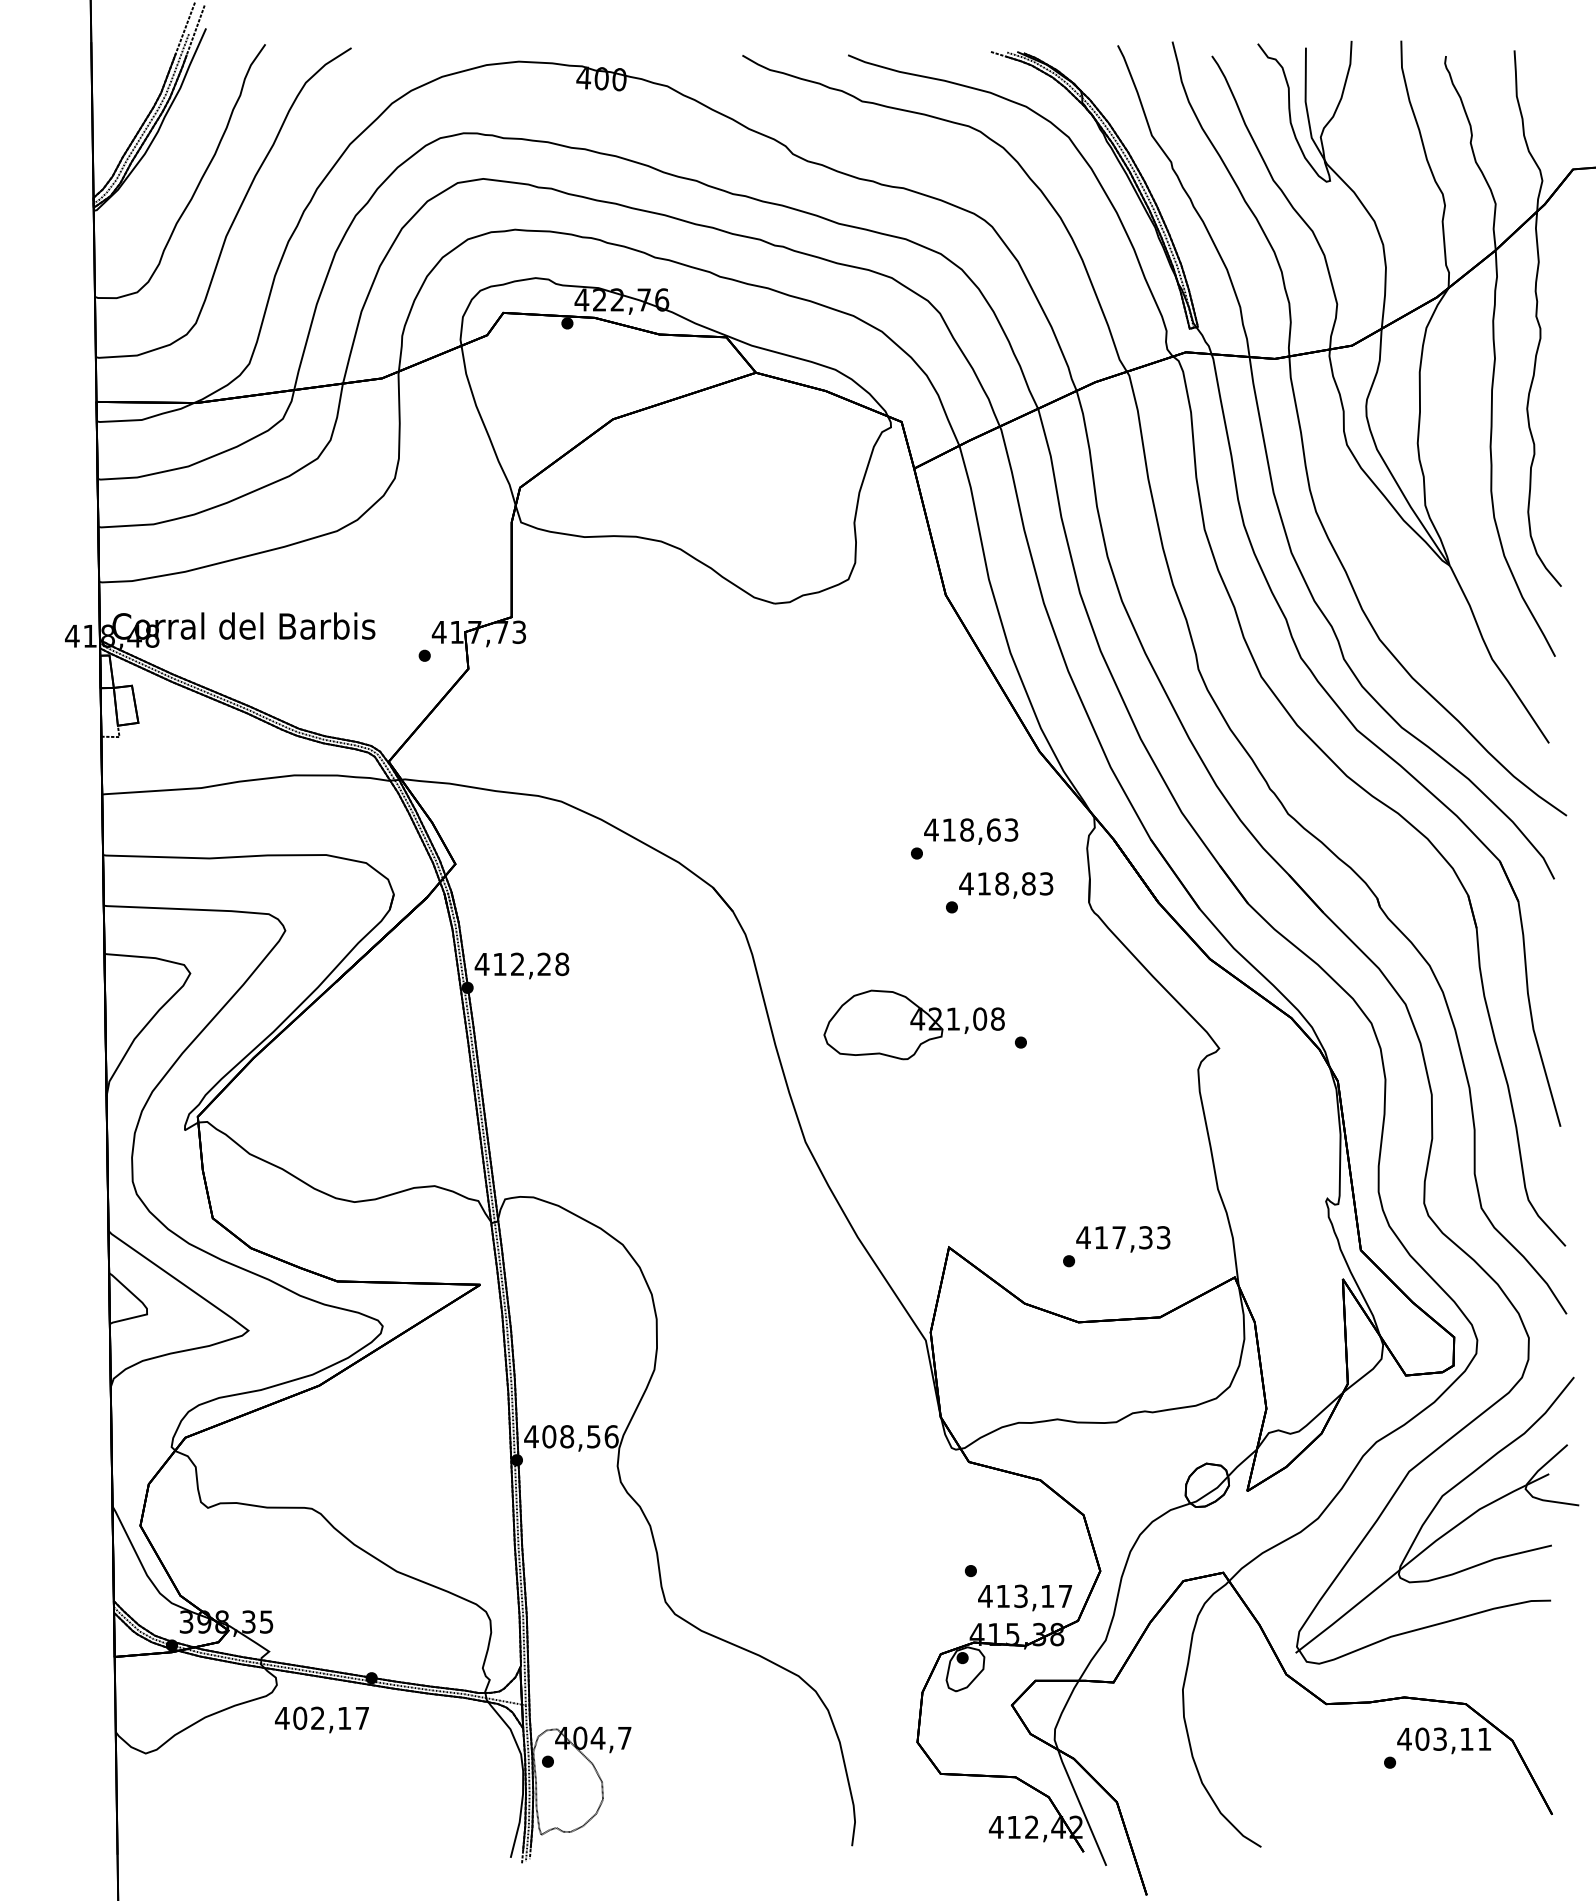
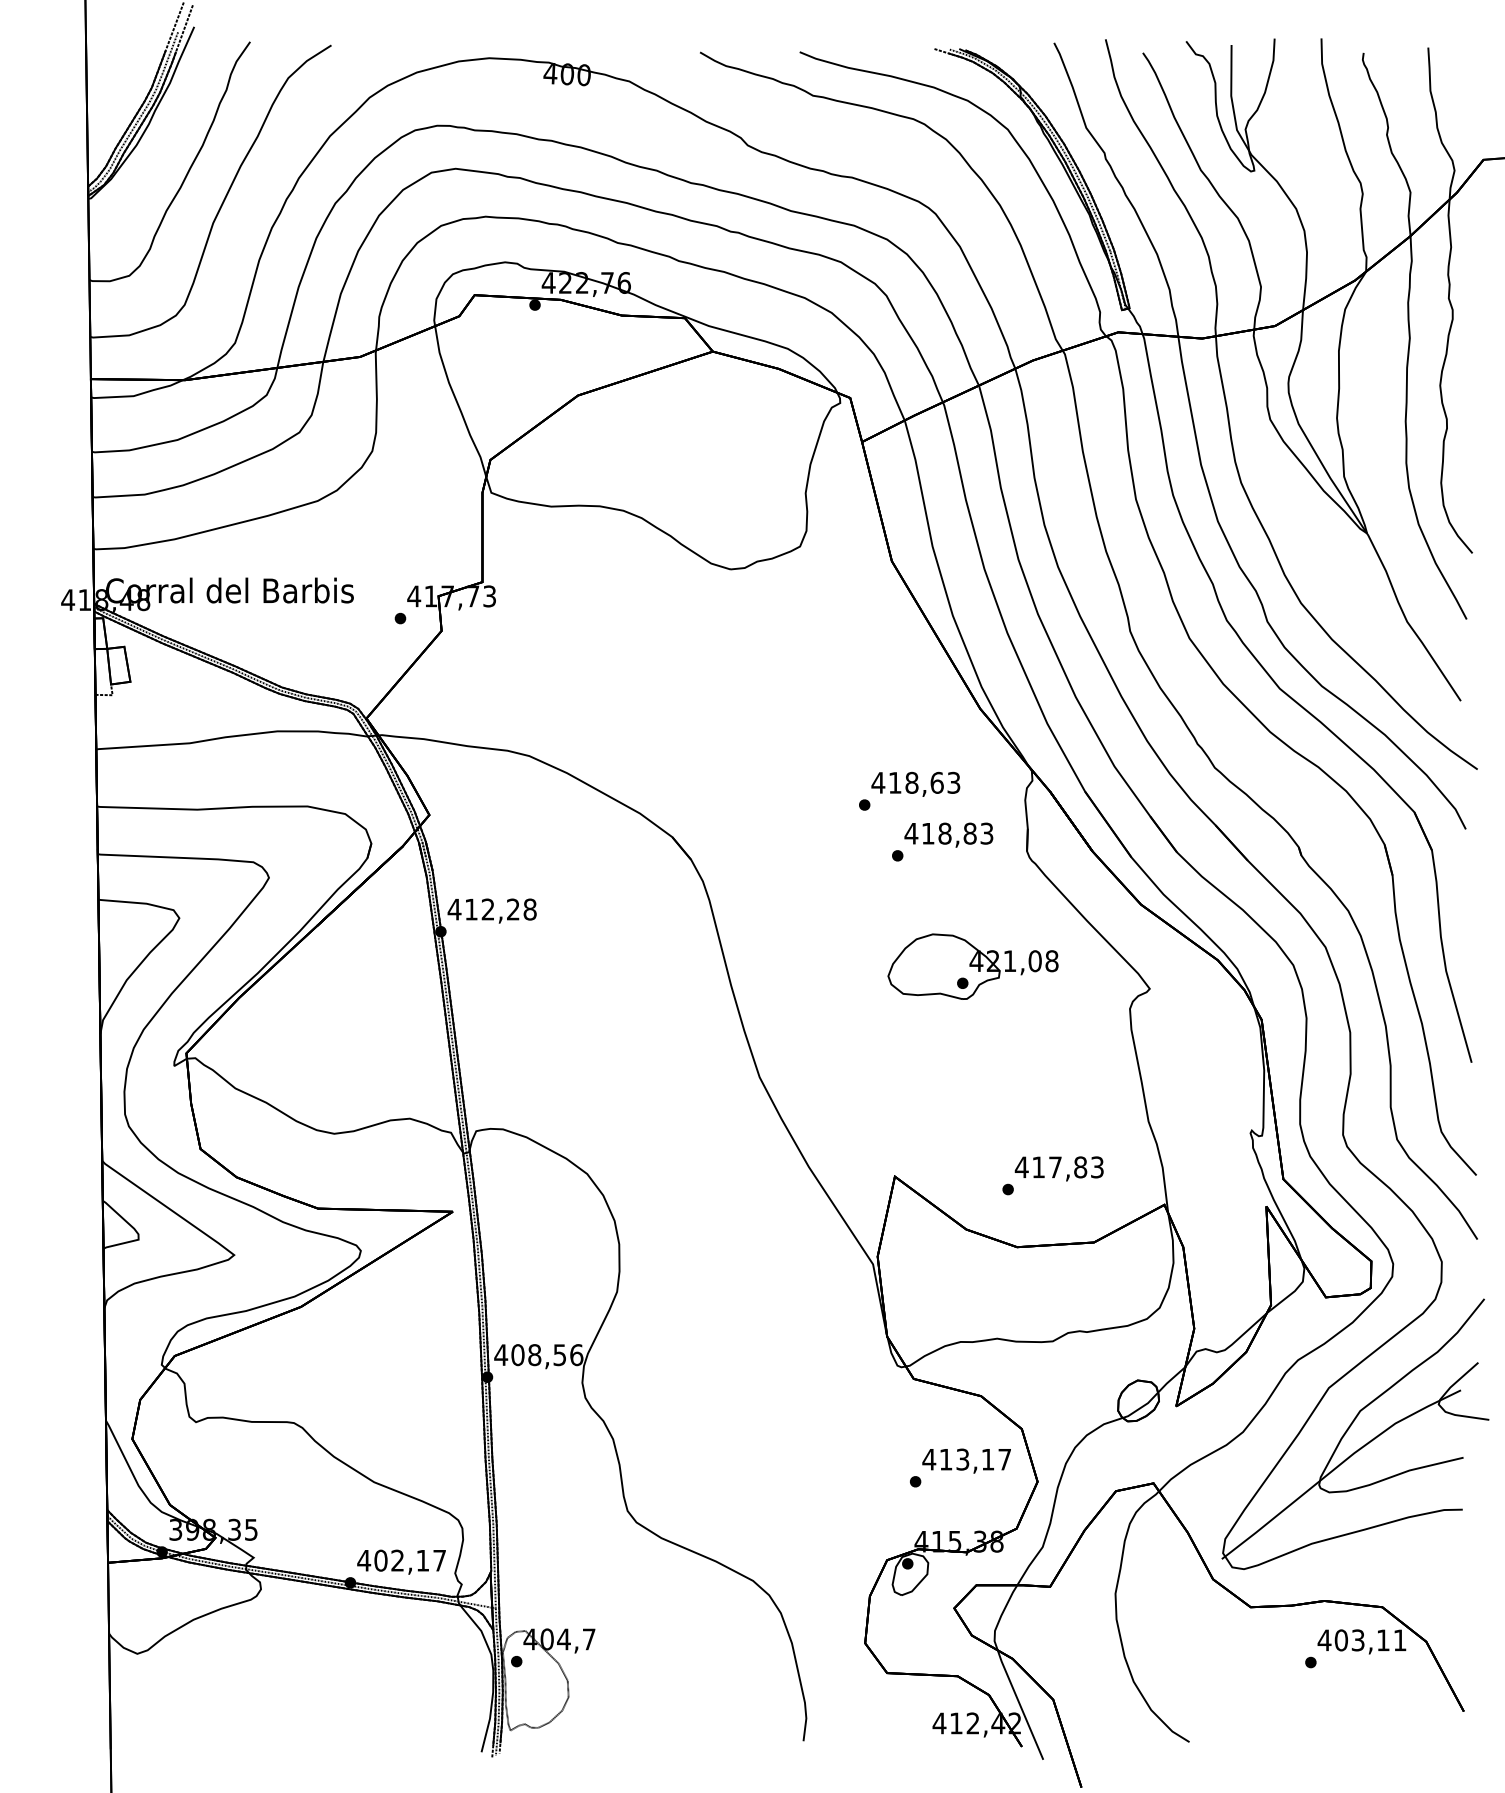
part: (913, 1024) -> (972, 966), moved
text: (1145, 1237) -> (1080, 1167), 417,33 -> 417,83
text: (1024, 1597) -> (966, 1460), moved
text: (321, 1719) -> (401, 1561), moved

